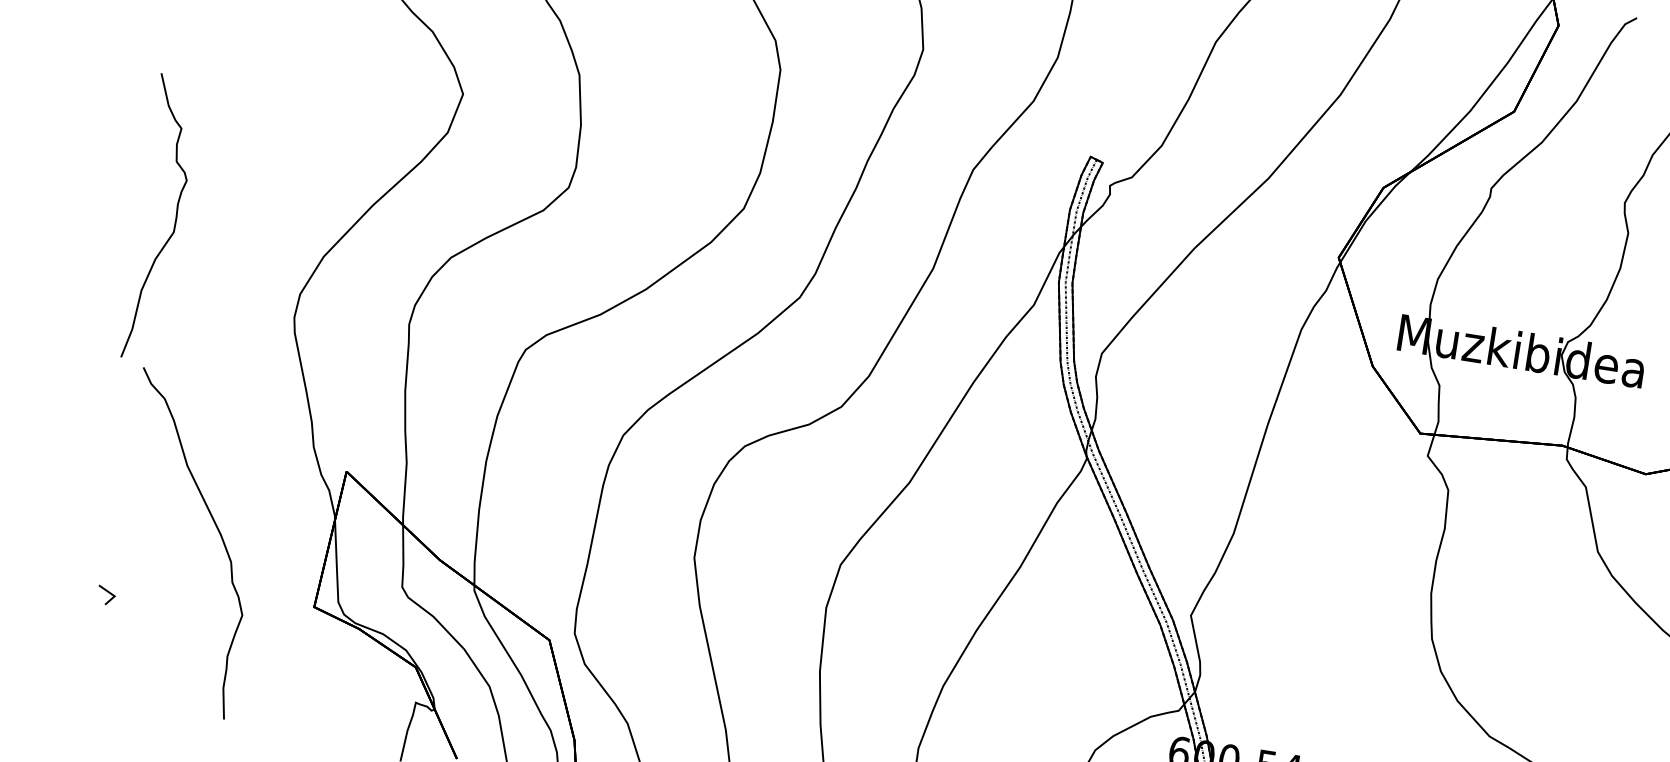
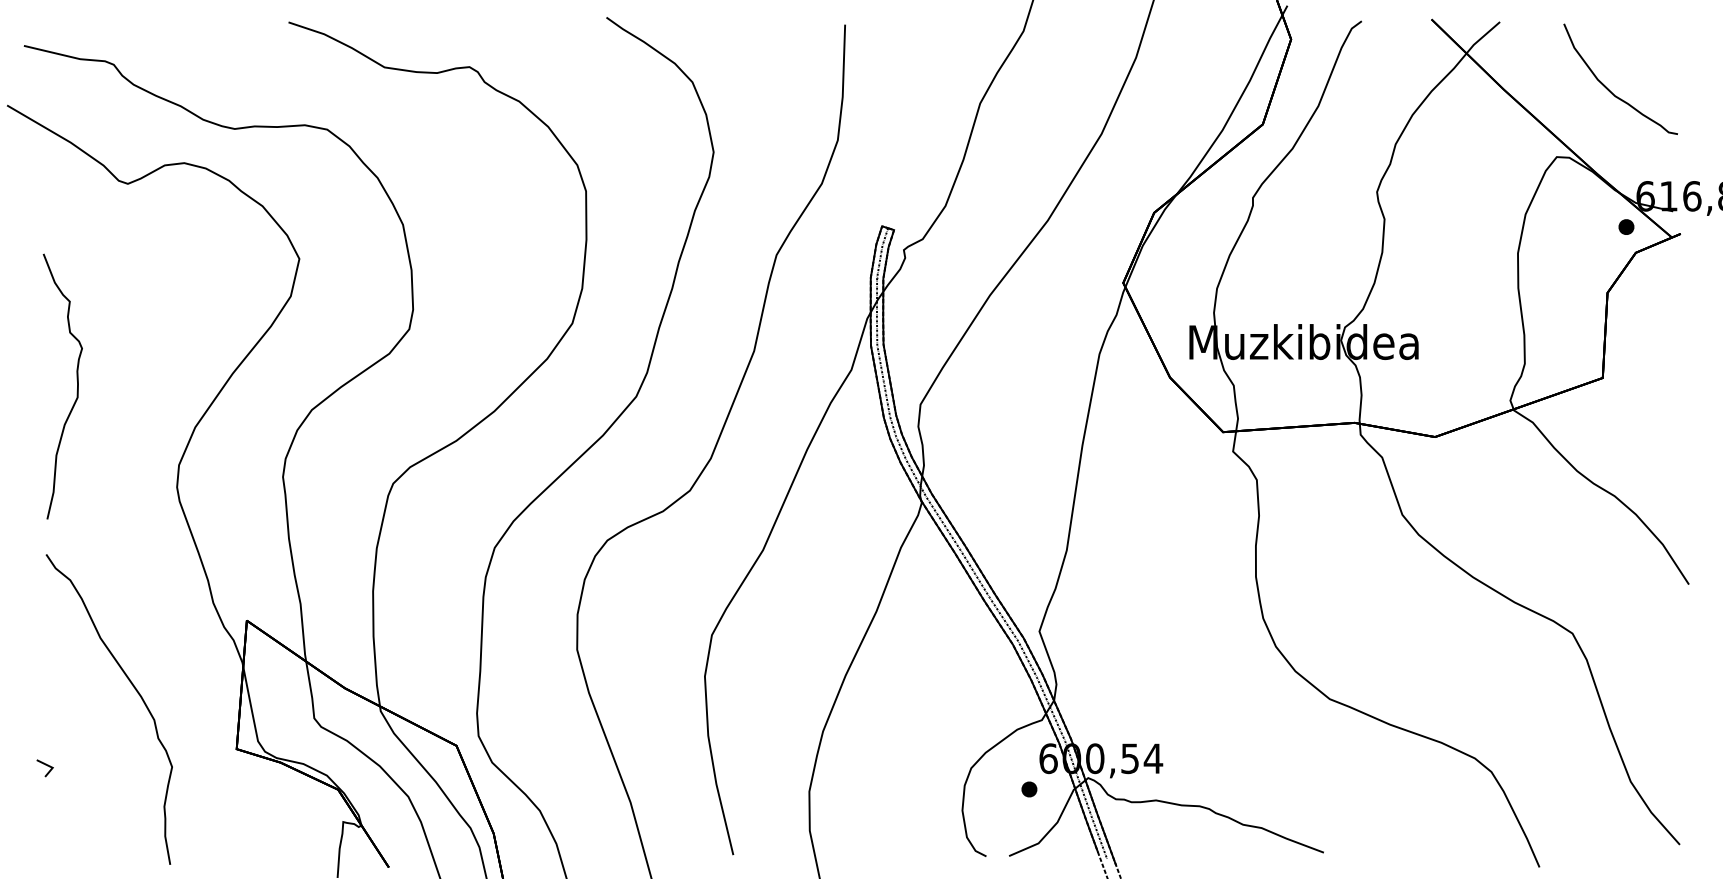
curve: (173, 225) -> (76, 391), moved

